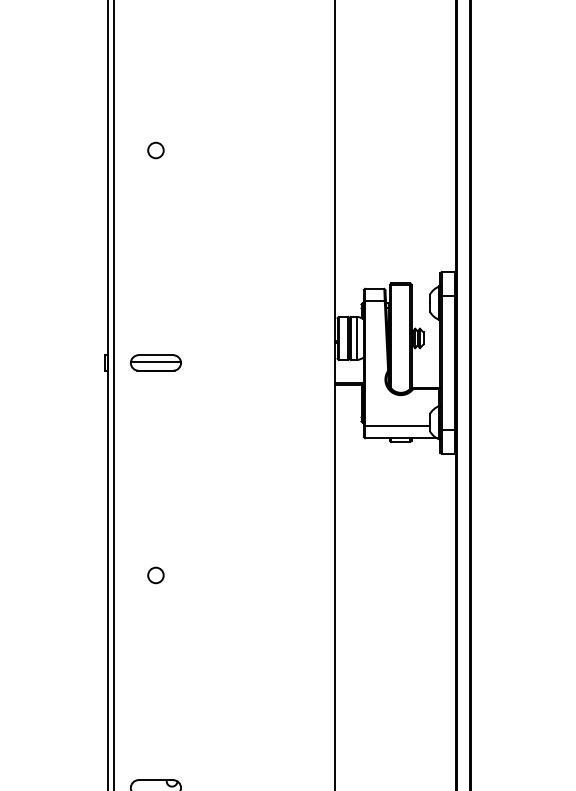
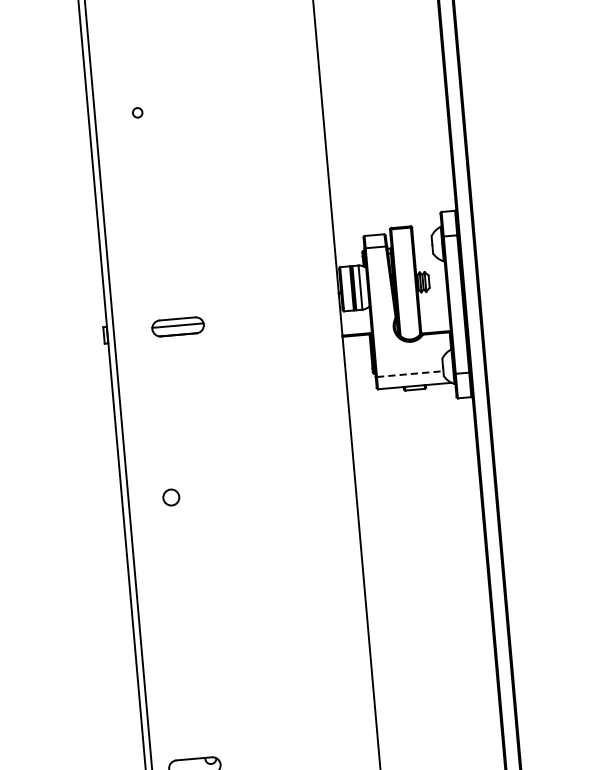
circle: (155, 150) -> (137, 112), size x0.6
part: (155, 362) -> (177, 326), moved
line: (397, 426) -> (410, 374), solid -> dashed
circle: (155, 575) -> (170, 497), moved

